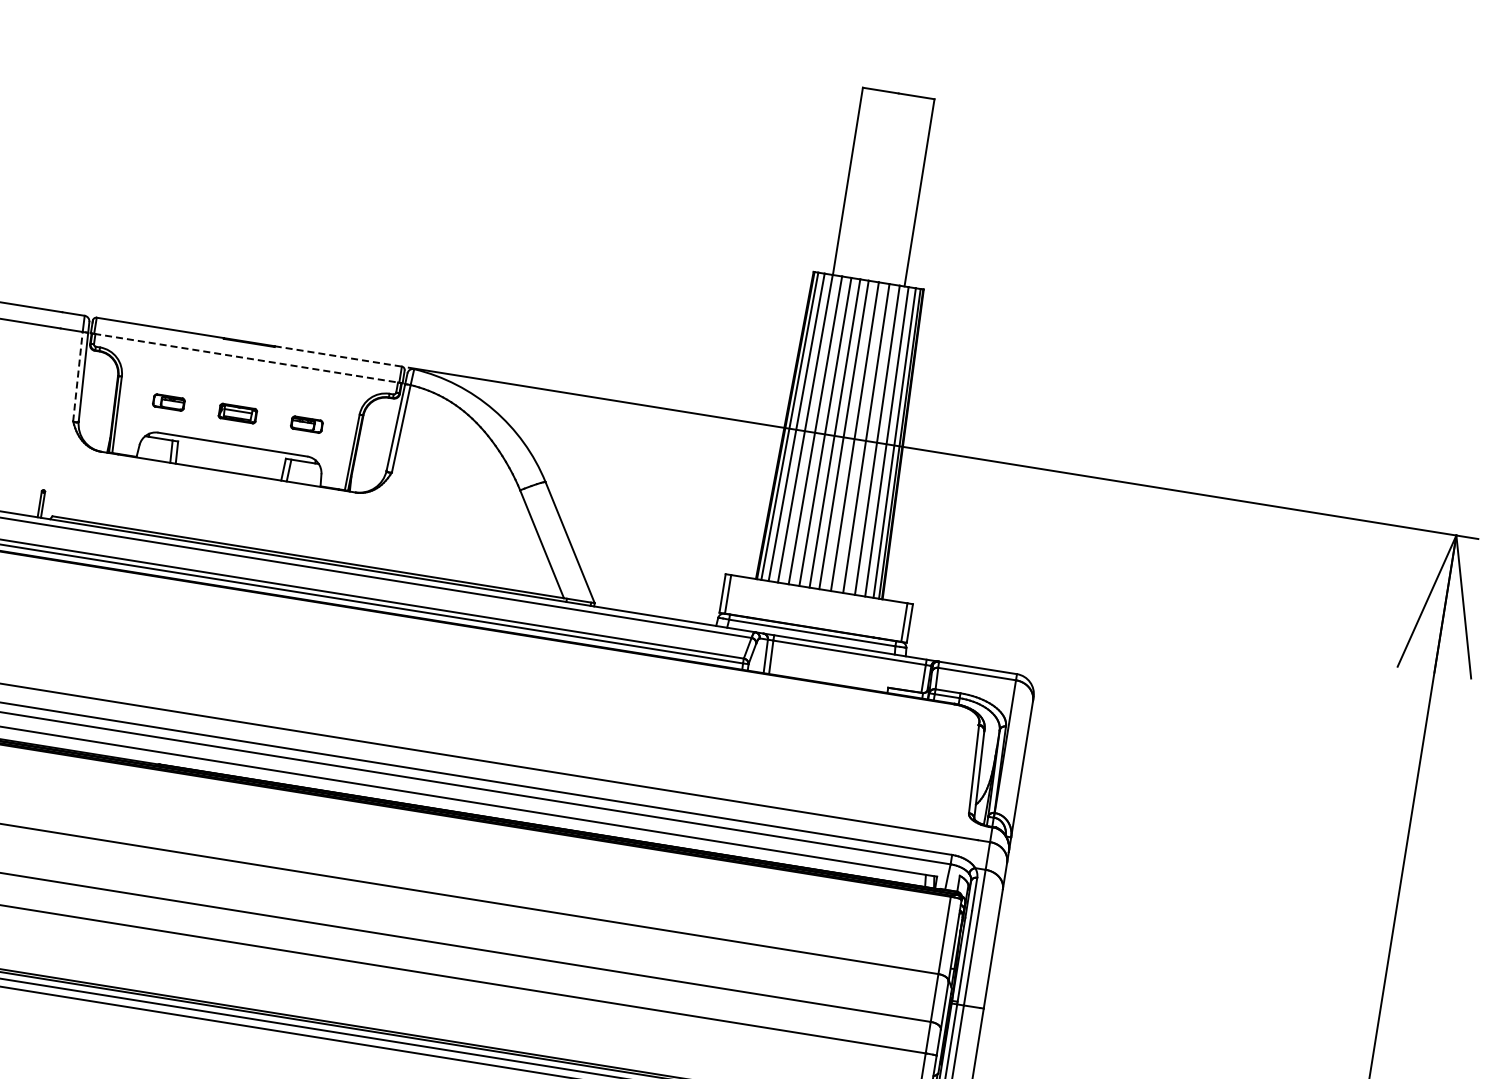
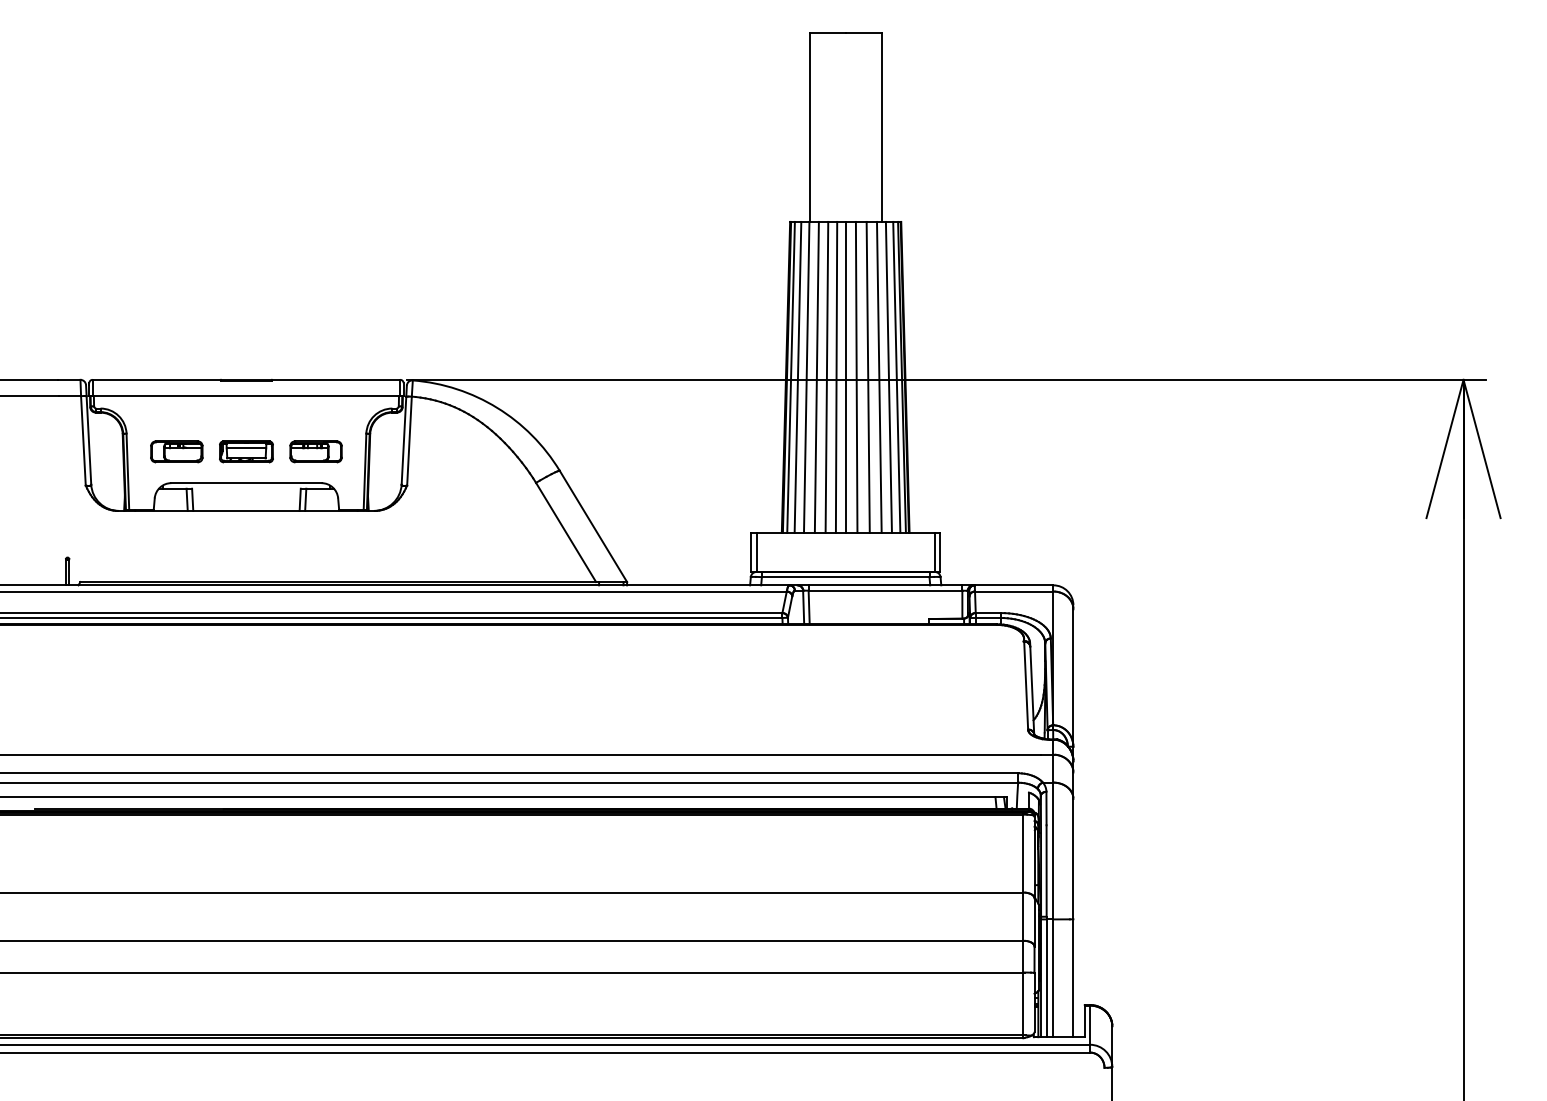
line: (338, 356) -> (336, 379), dashed -> solid
line: (246, 358) -> (246, 396), dashed -> solid
line: (78, 376) -> (83, 440), dashed -> solid
part: (168, 402) -> (176, 451), size x1.67
part: (237, 413) -> (246, 451), size x1.43
part: (306, 424) -> (315, 451), size x1.67

